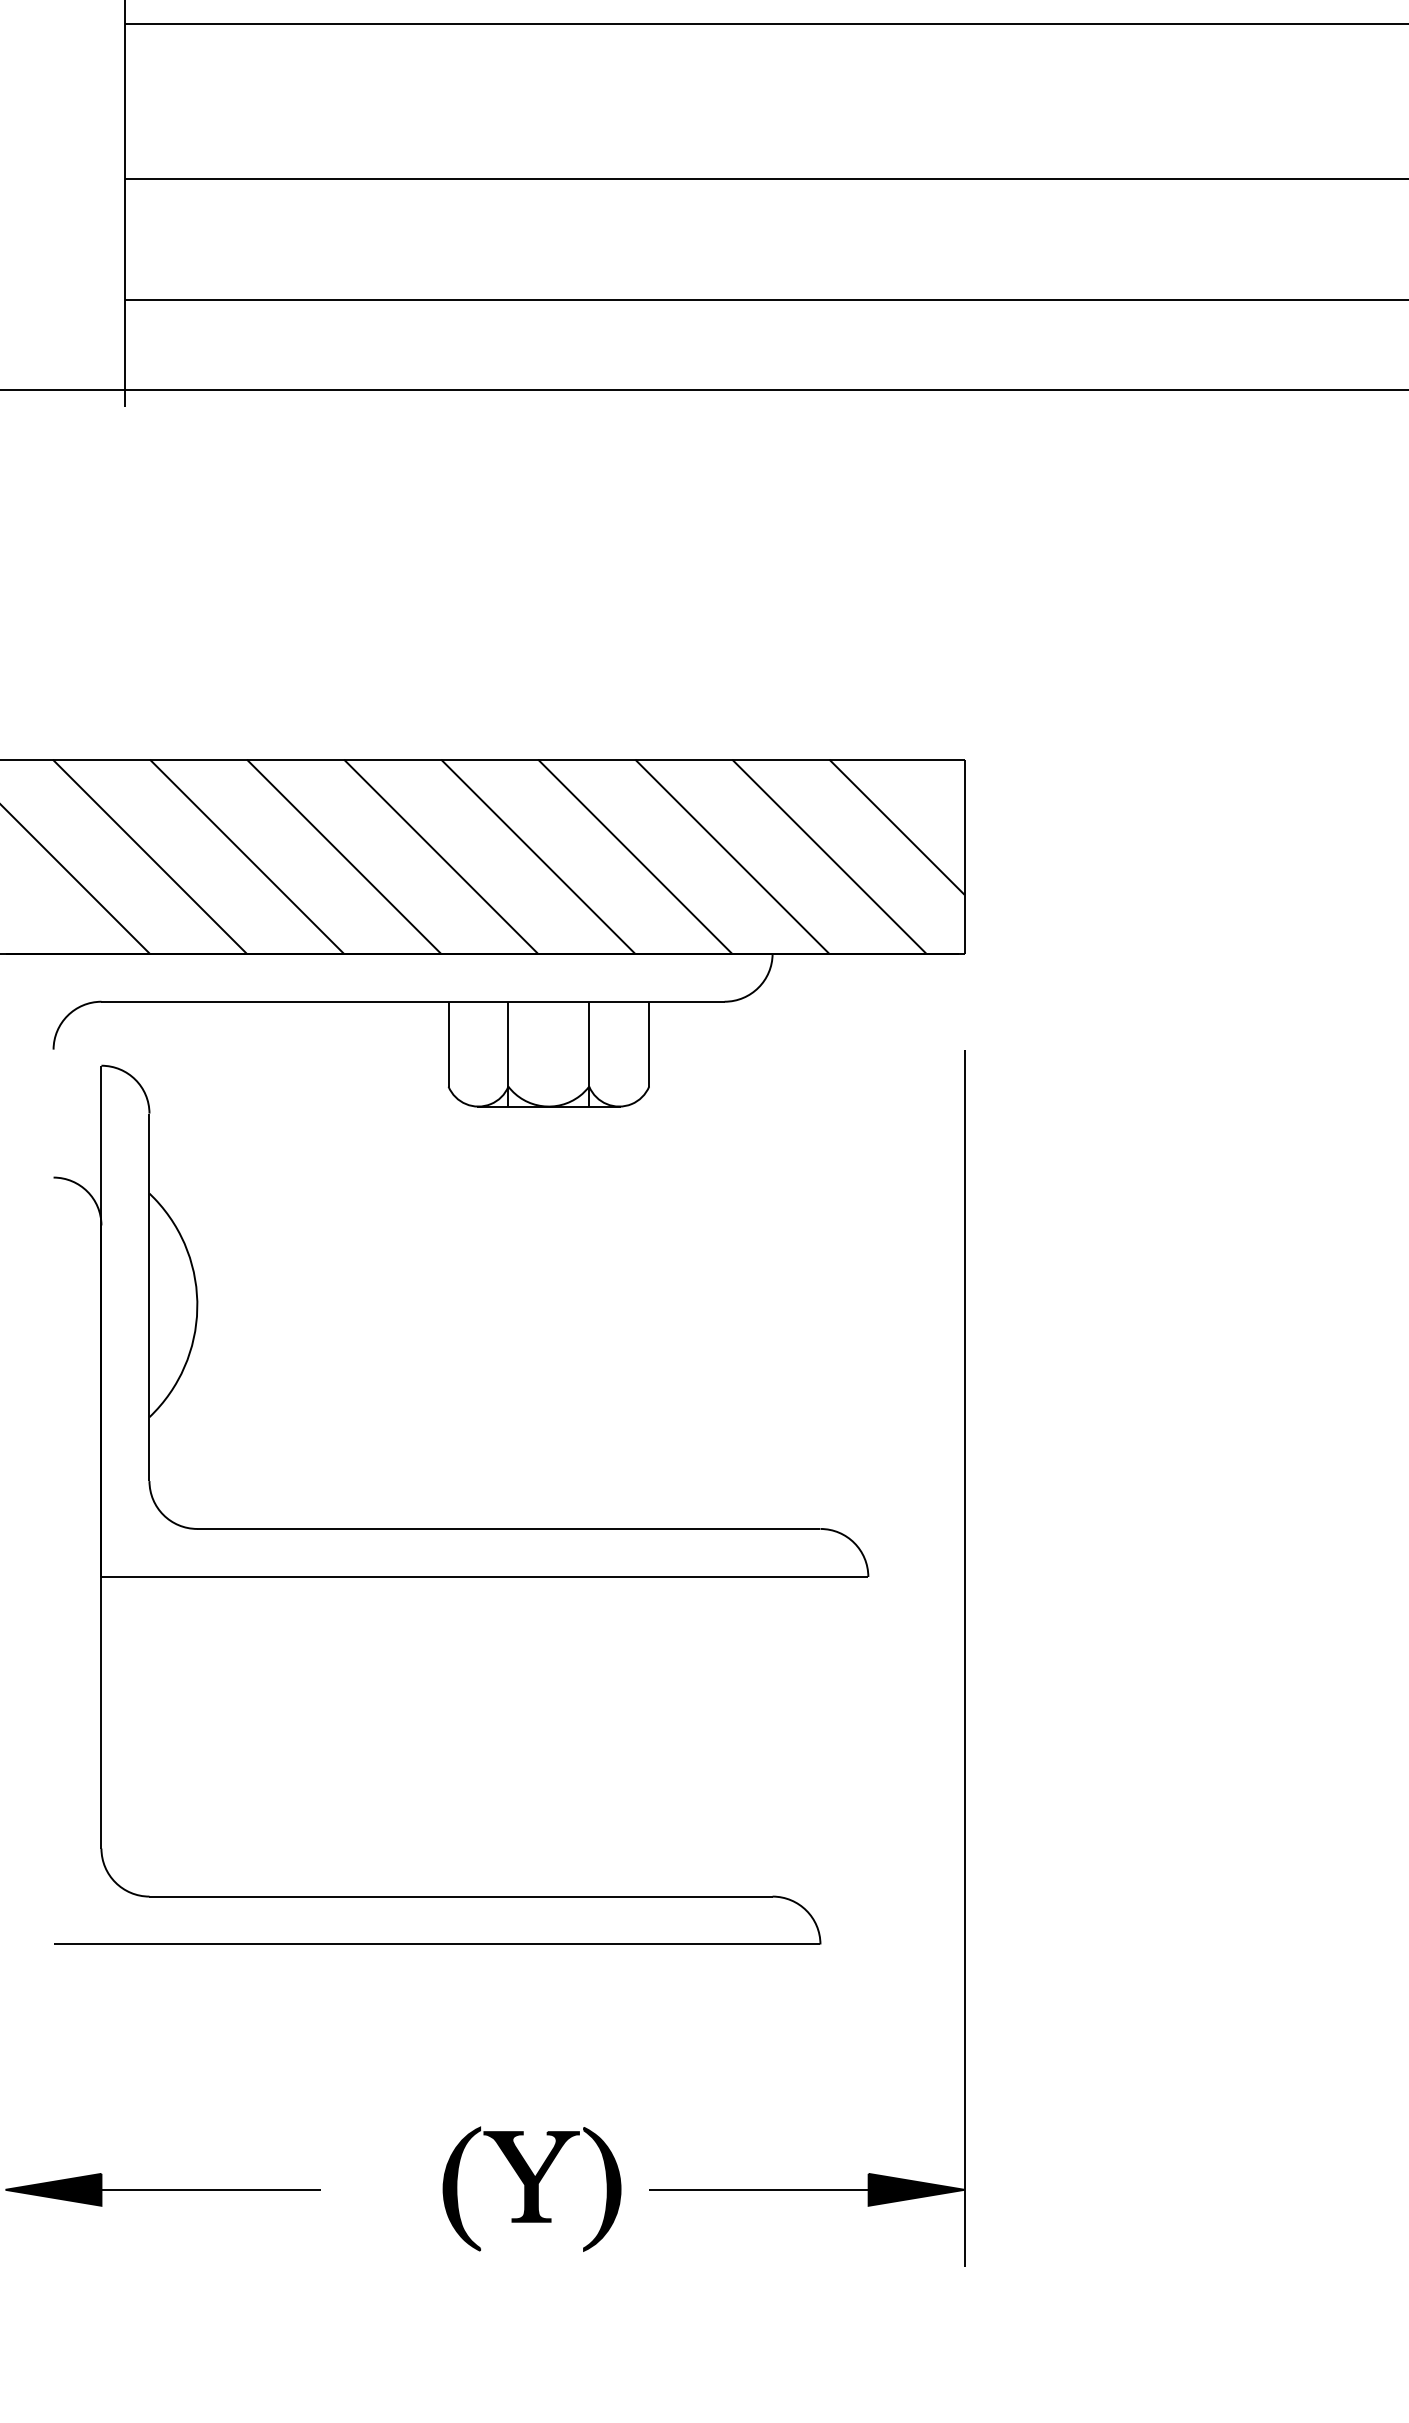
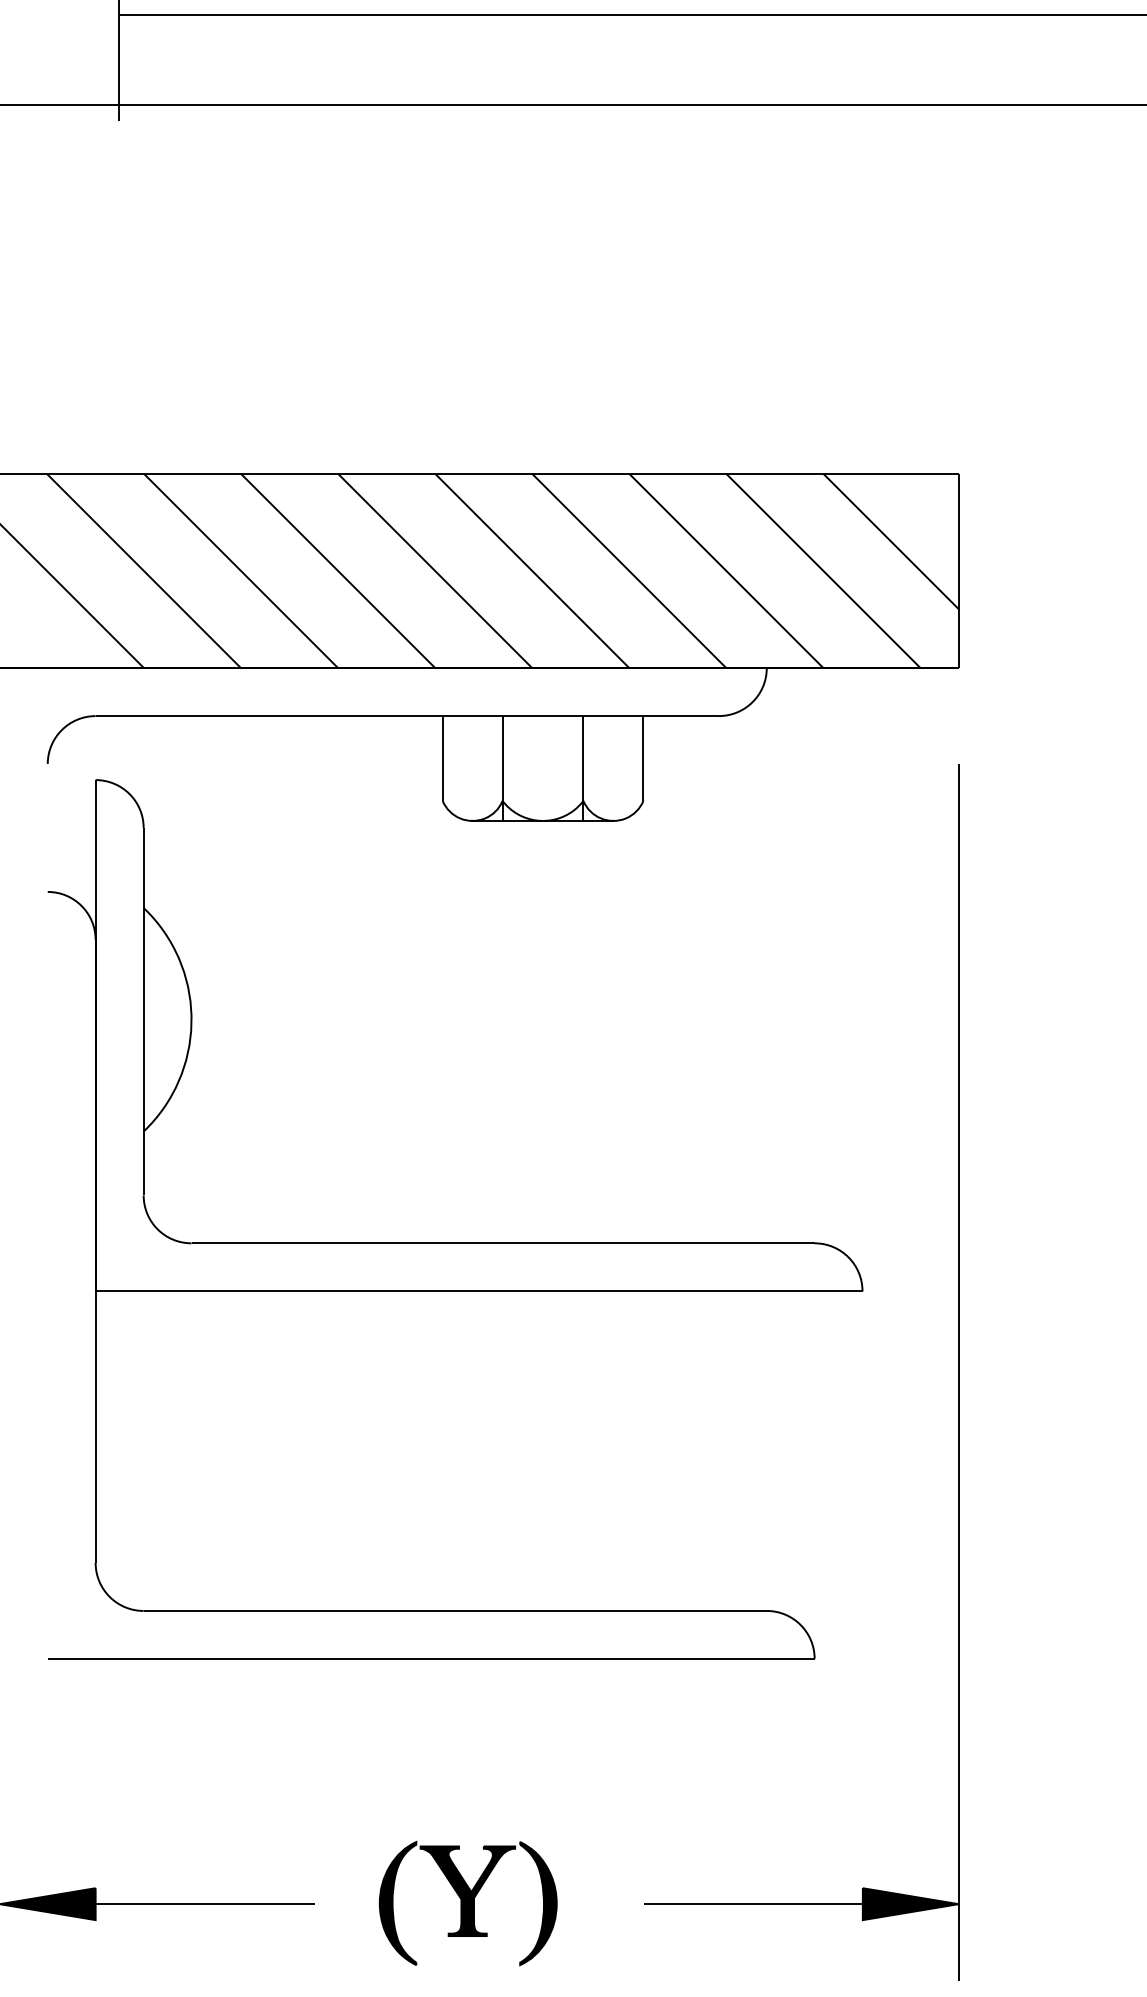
part: (531, 2188) -> (467, 1902), moved

